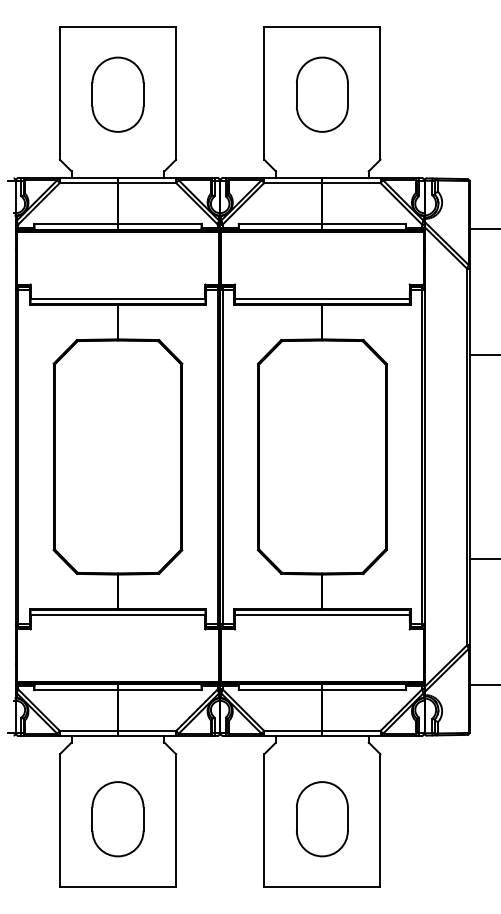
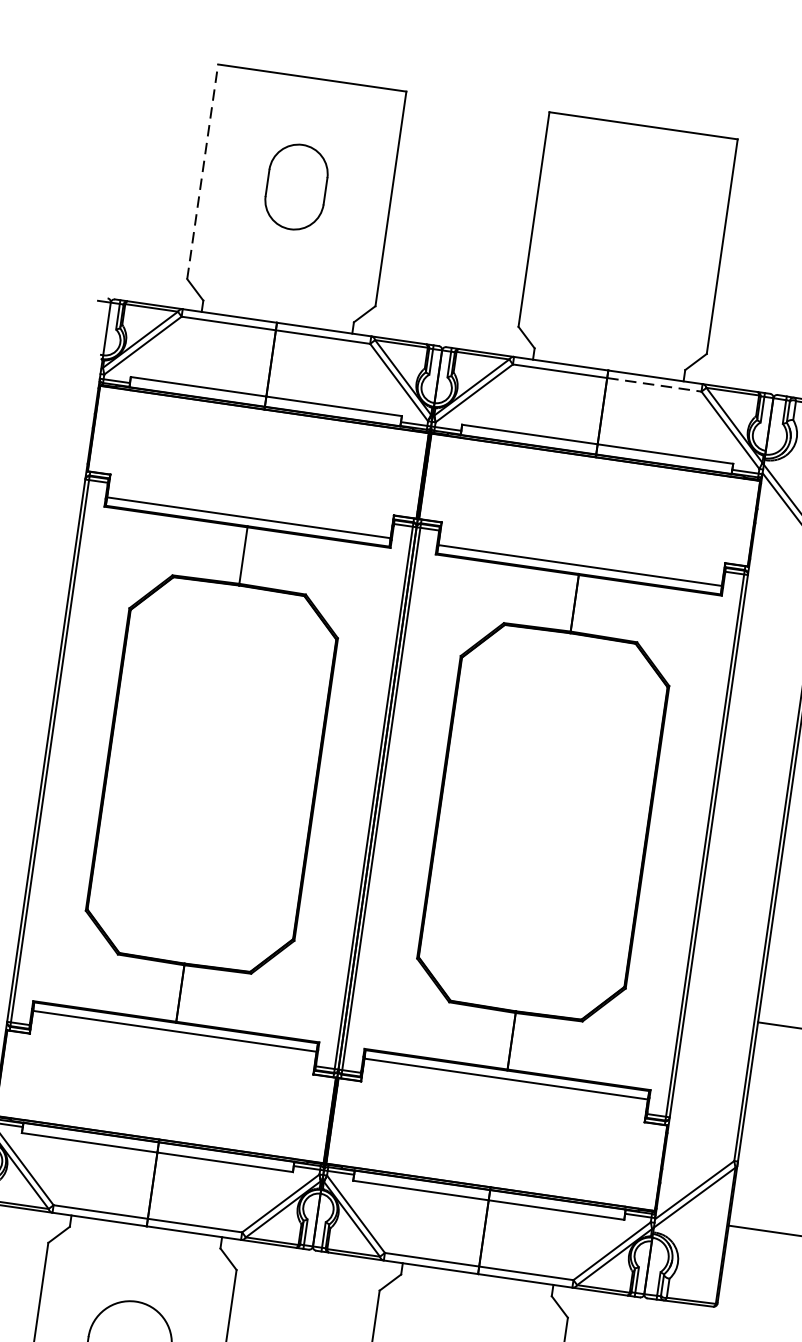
line: (59, 93) -> (201, 171), solid -> dashed
part: (117, 94) -> (295, 186), size x0.7
part: (322, 94) -> (628, 234), removed
line: (351, 182) -> (654, 384), solid -> dashed

